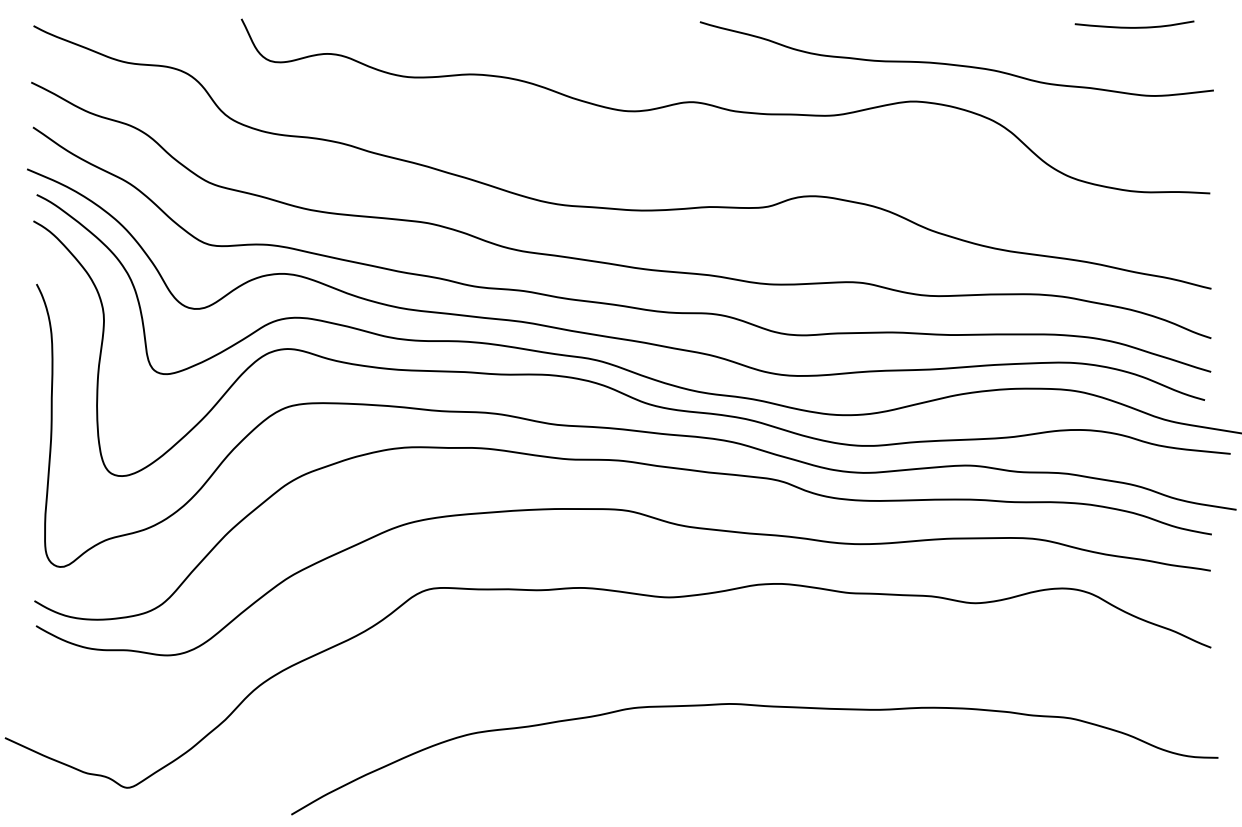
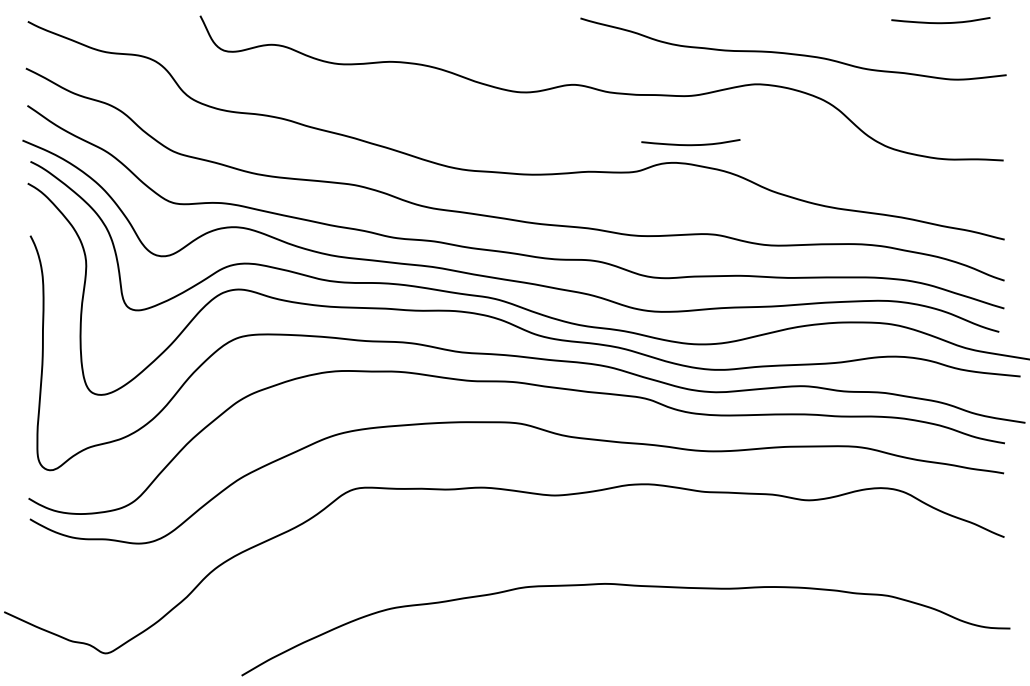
curve: (832, 174) -> (690, 144), added

